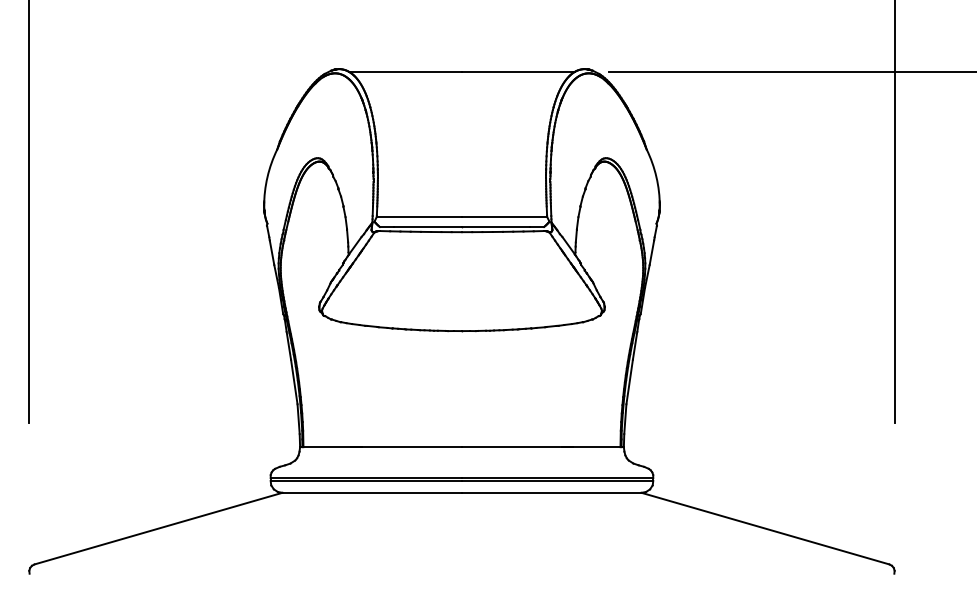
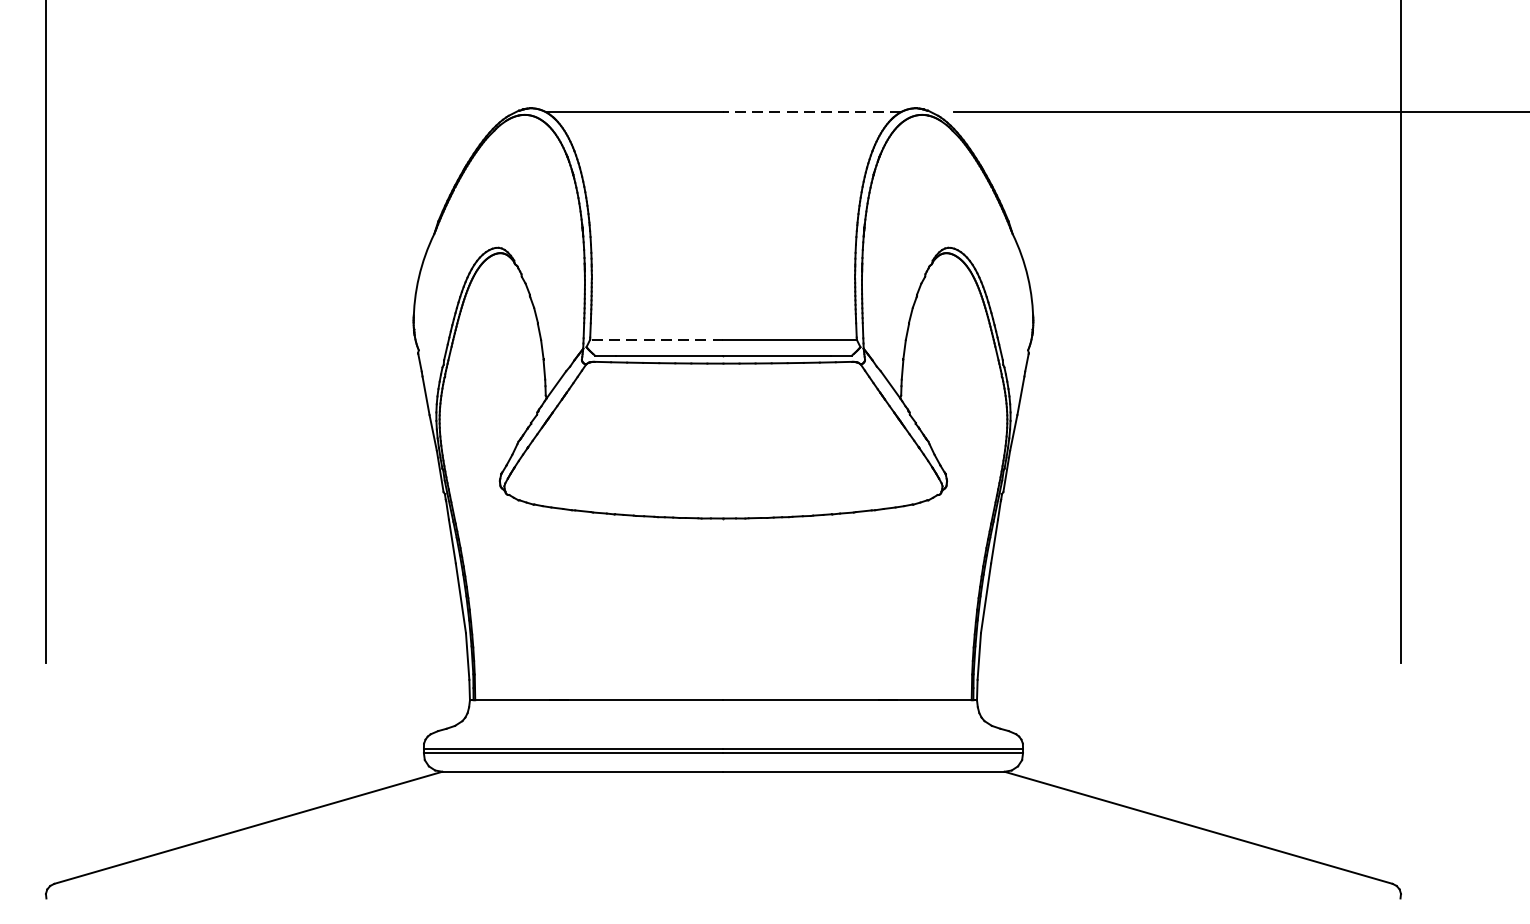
line: (518, 71) -> (811, 112), solid -> dashed
line: (419, 216) -> (656, 339), solid -> dashed

